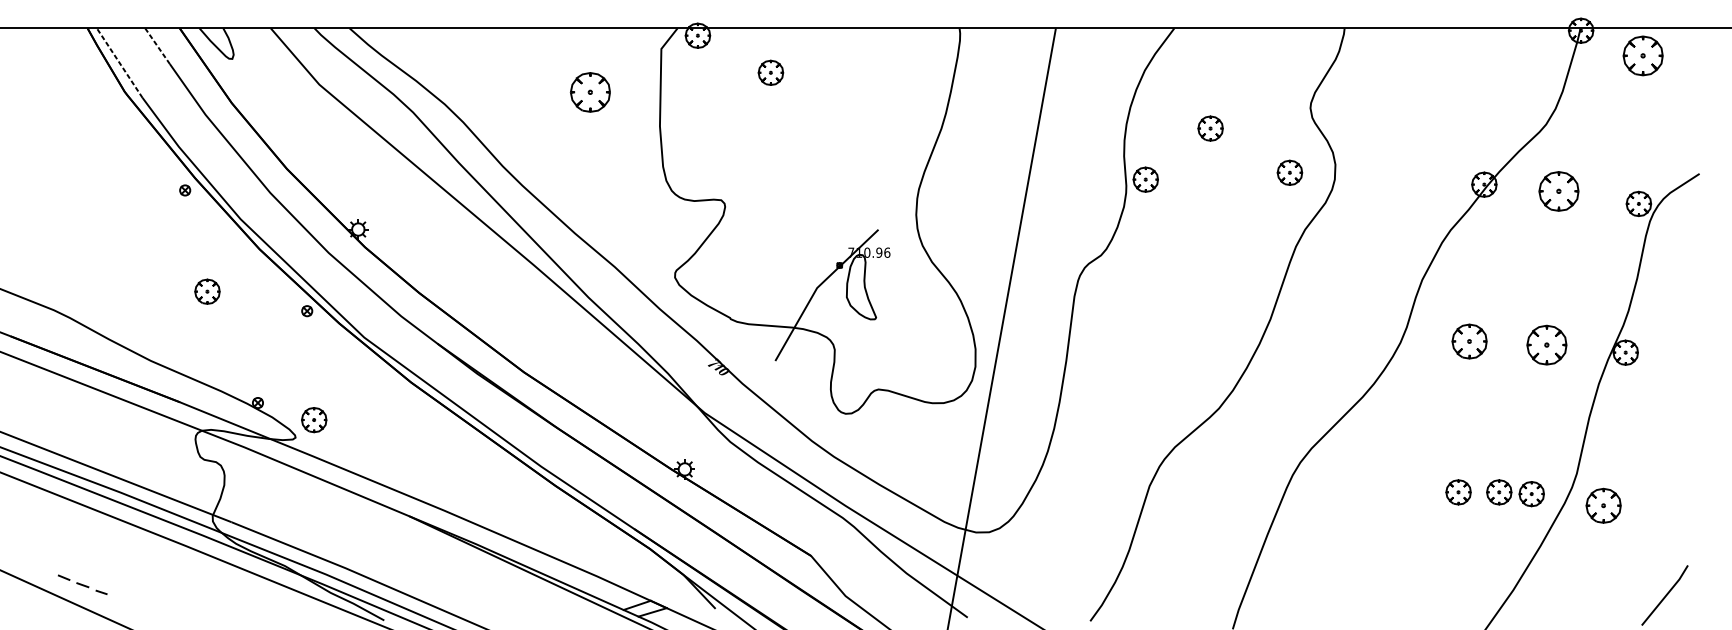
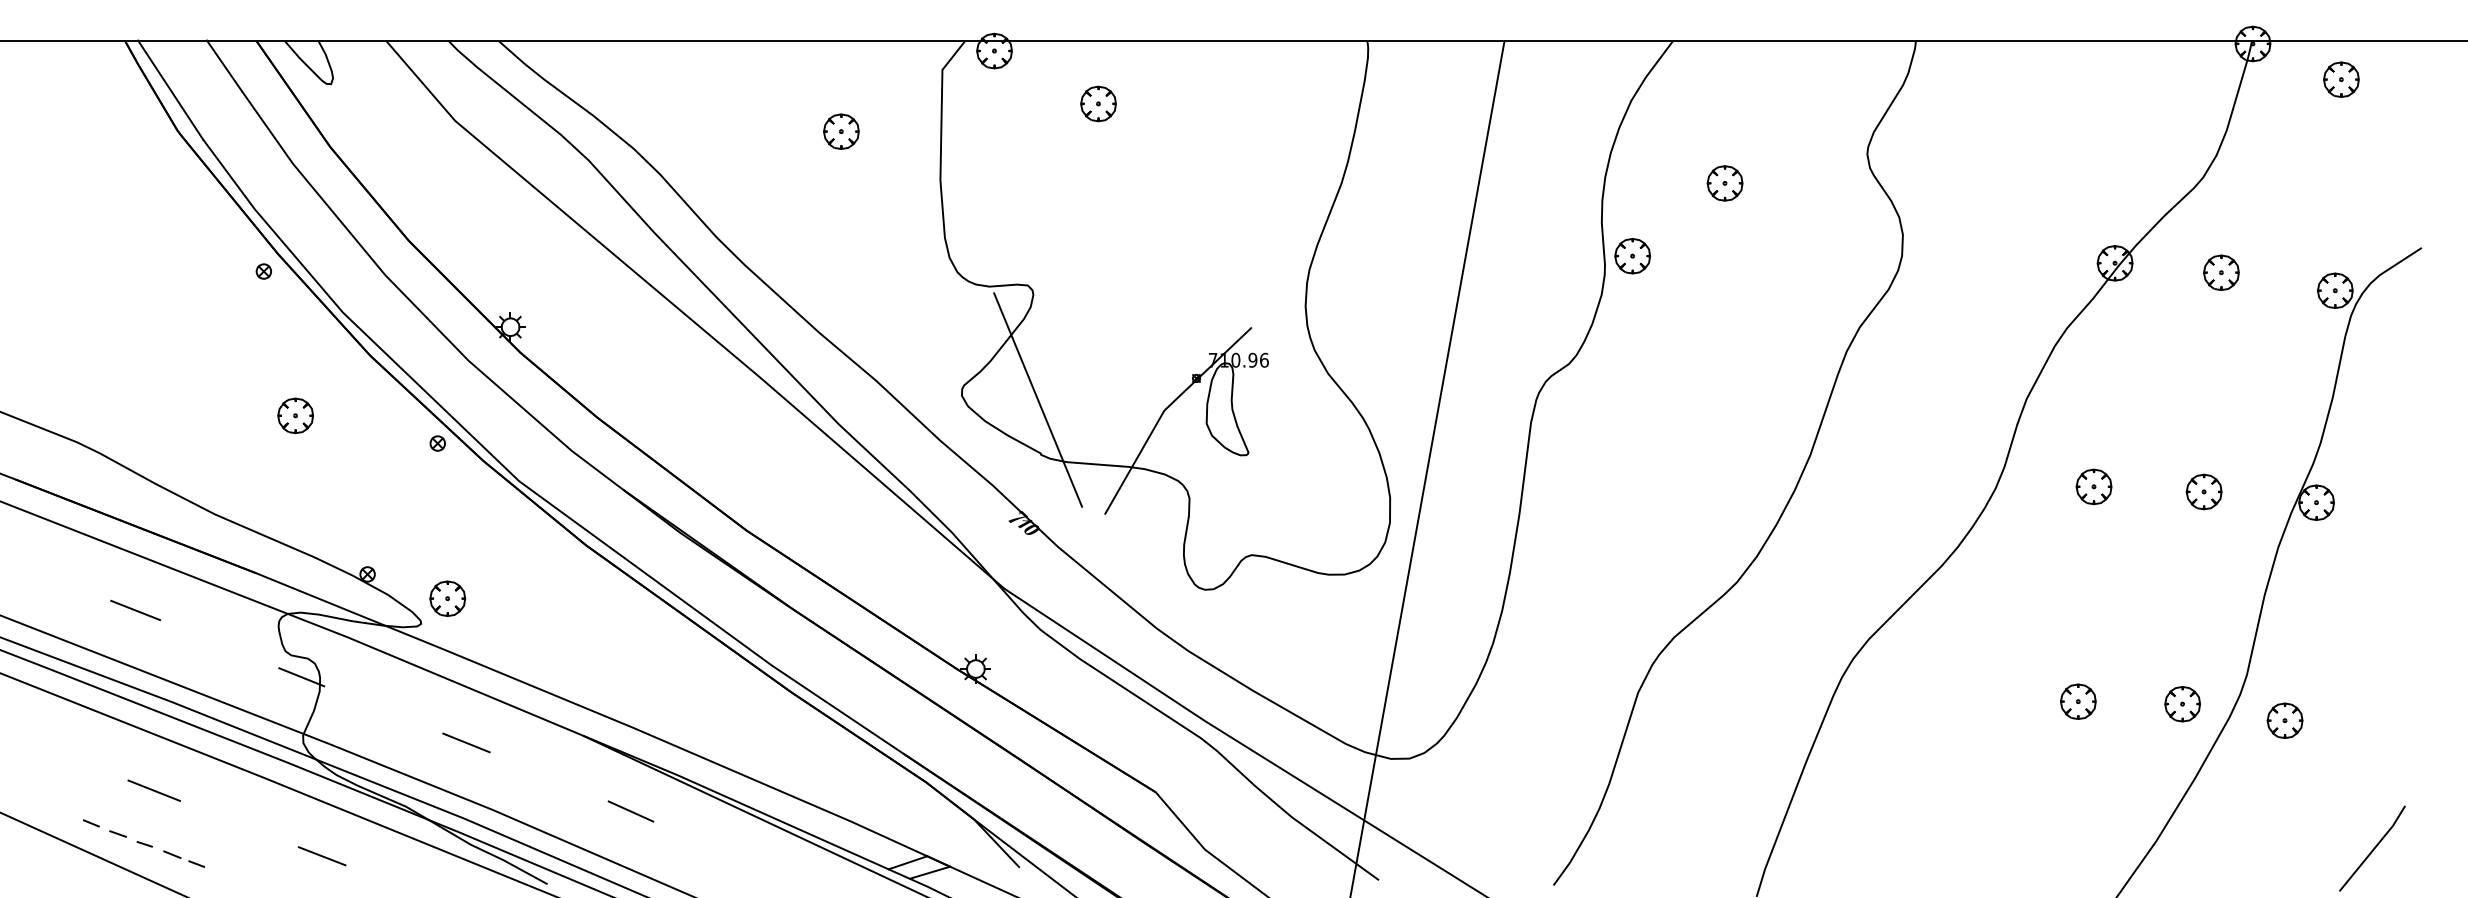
line: (157, 45) -> (224, 65), dashed -> solid
part: (1643, 55) -> (2341, 79), size x0.62
line: (119, 62) -> (170, 89), dashed -> solid
part: (590, 92) -> (841, 131), size x0.62
part: (1289, 172) -> (1837, 246), removed
part: (1559, 191) -> (2221, 272), size x0.62
line: (728, 280) -> (1038, 399), added
part: (1469, 341) -> (2093, 486), size x0.71
part: (1546, 344) -> (2203, 491), size x0.62
line: (95, 428) -> (135, 610), added
line: (211, 475) -> (301, 677), added
part: (1499, 492) -> (2136, 701), removed
part: (1603, 505) -> (2284, 720), size x0.71
line: (327, 520) -> (466, 742), added
line: (107, 554) -> (153, 790), added
line: (442, 569) -> (630, 811), added
line: (225, 600) -> (321, 856), added
line: (127, 602) -> (181, 858), added

